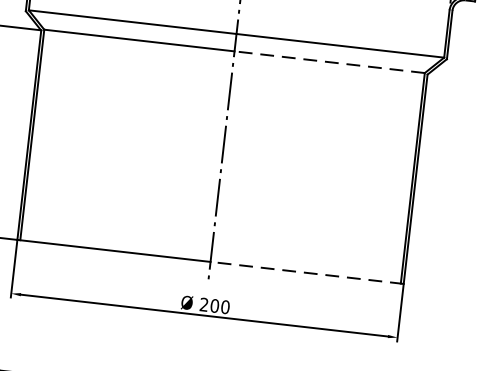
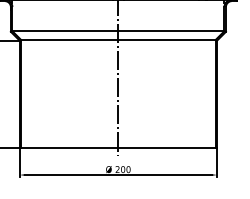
line: (330, 63) -> (167, 40), dashed -> solid
line: (306, 272) -> (167, 147), dashed -> solid

